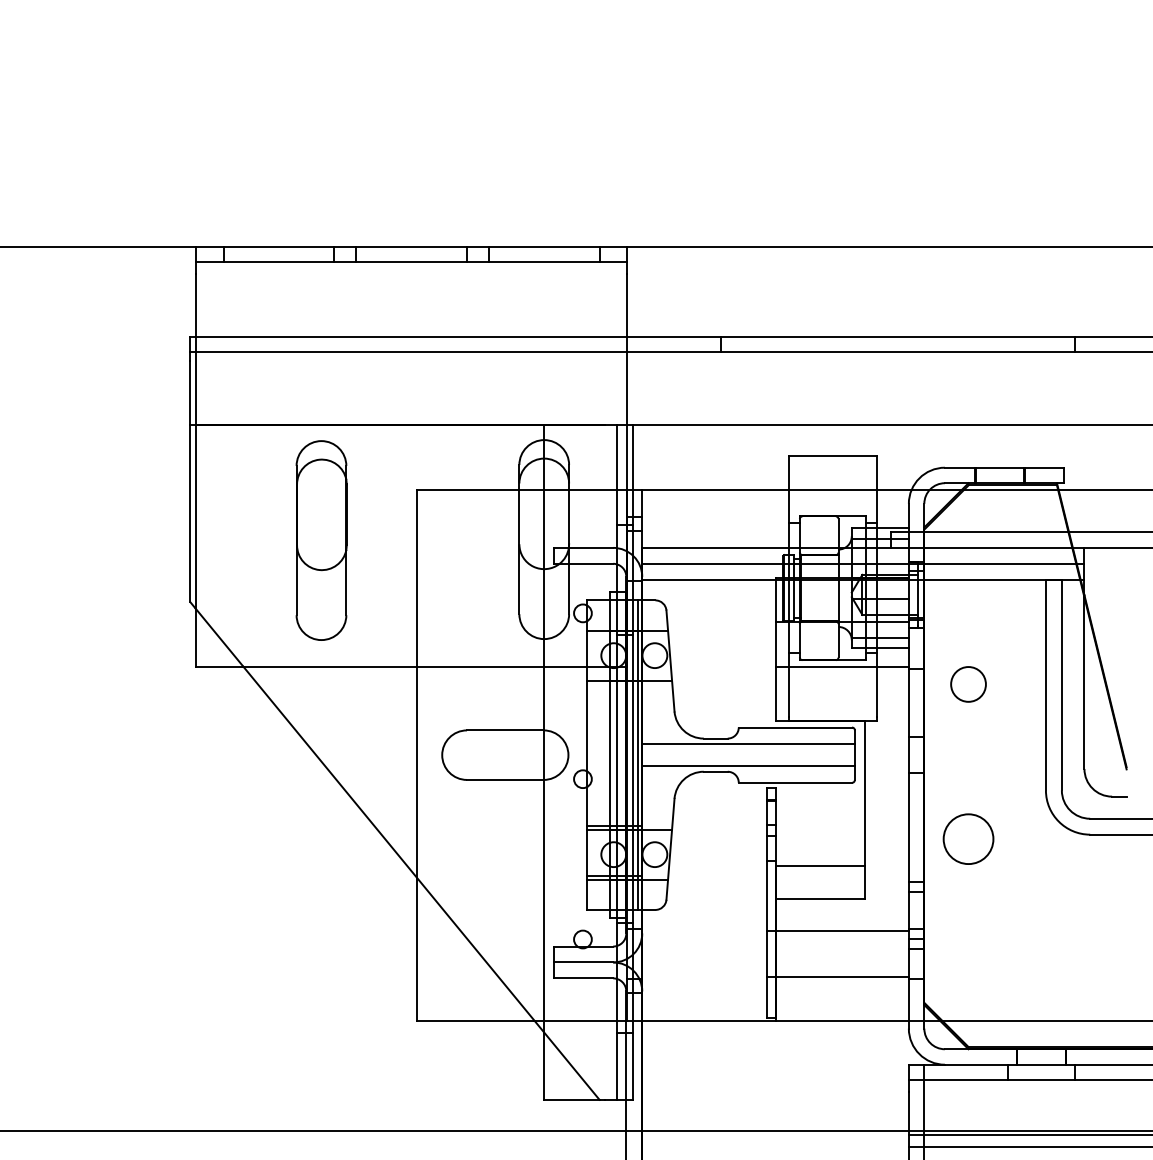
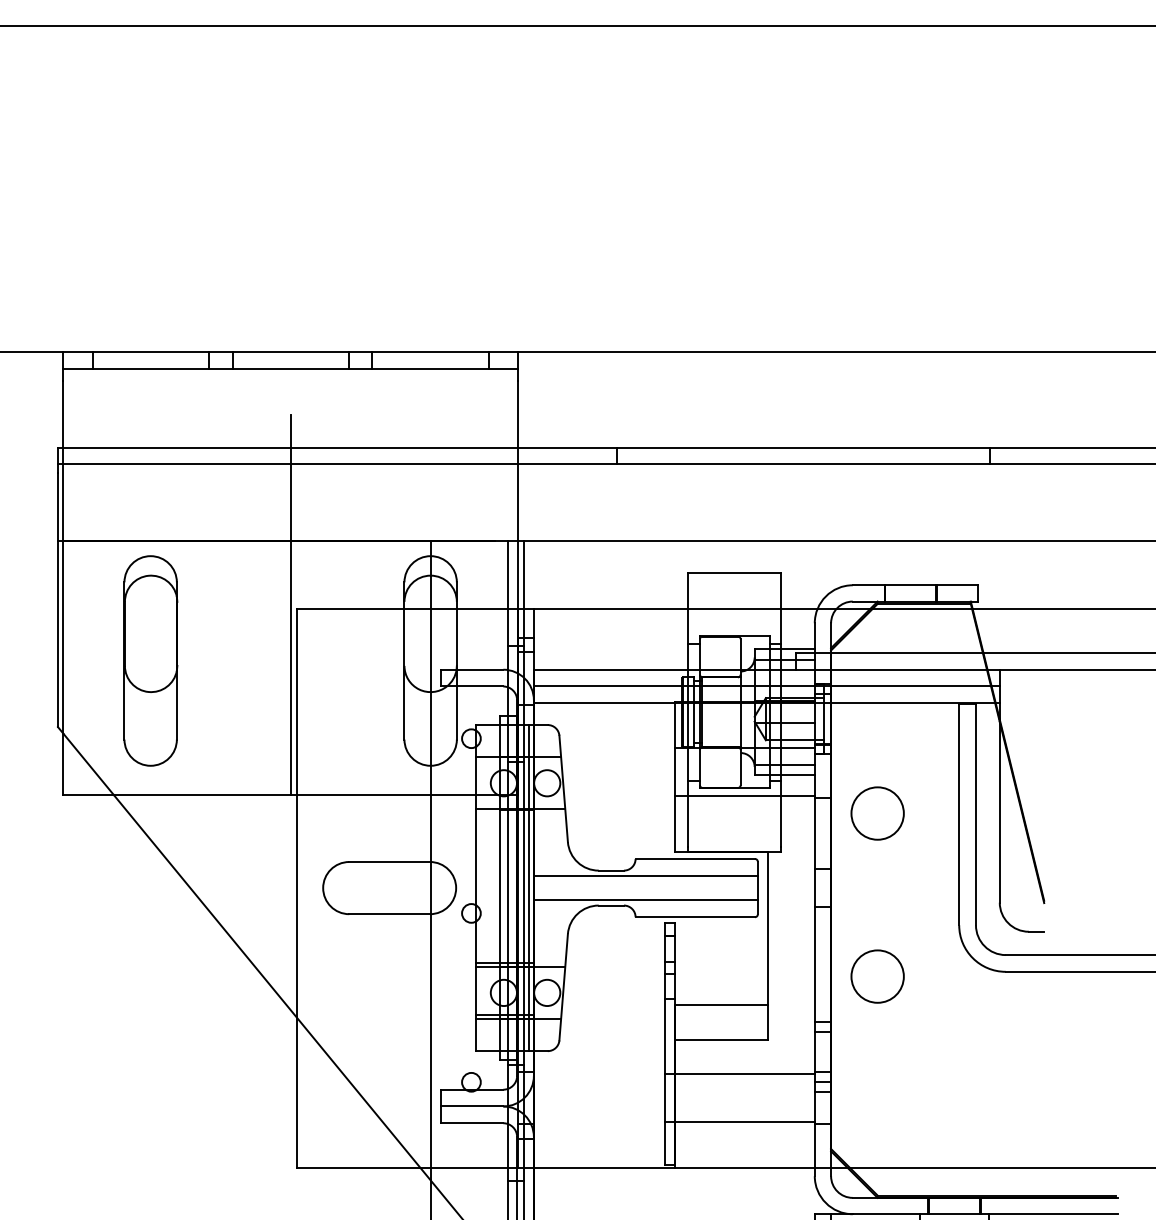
line: (411, 486) -> (290, 605), added
part: (321, 540) -> (150, 660), moved
circle: (968, 684) -> (877, 813), size x1.43

